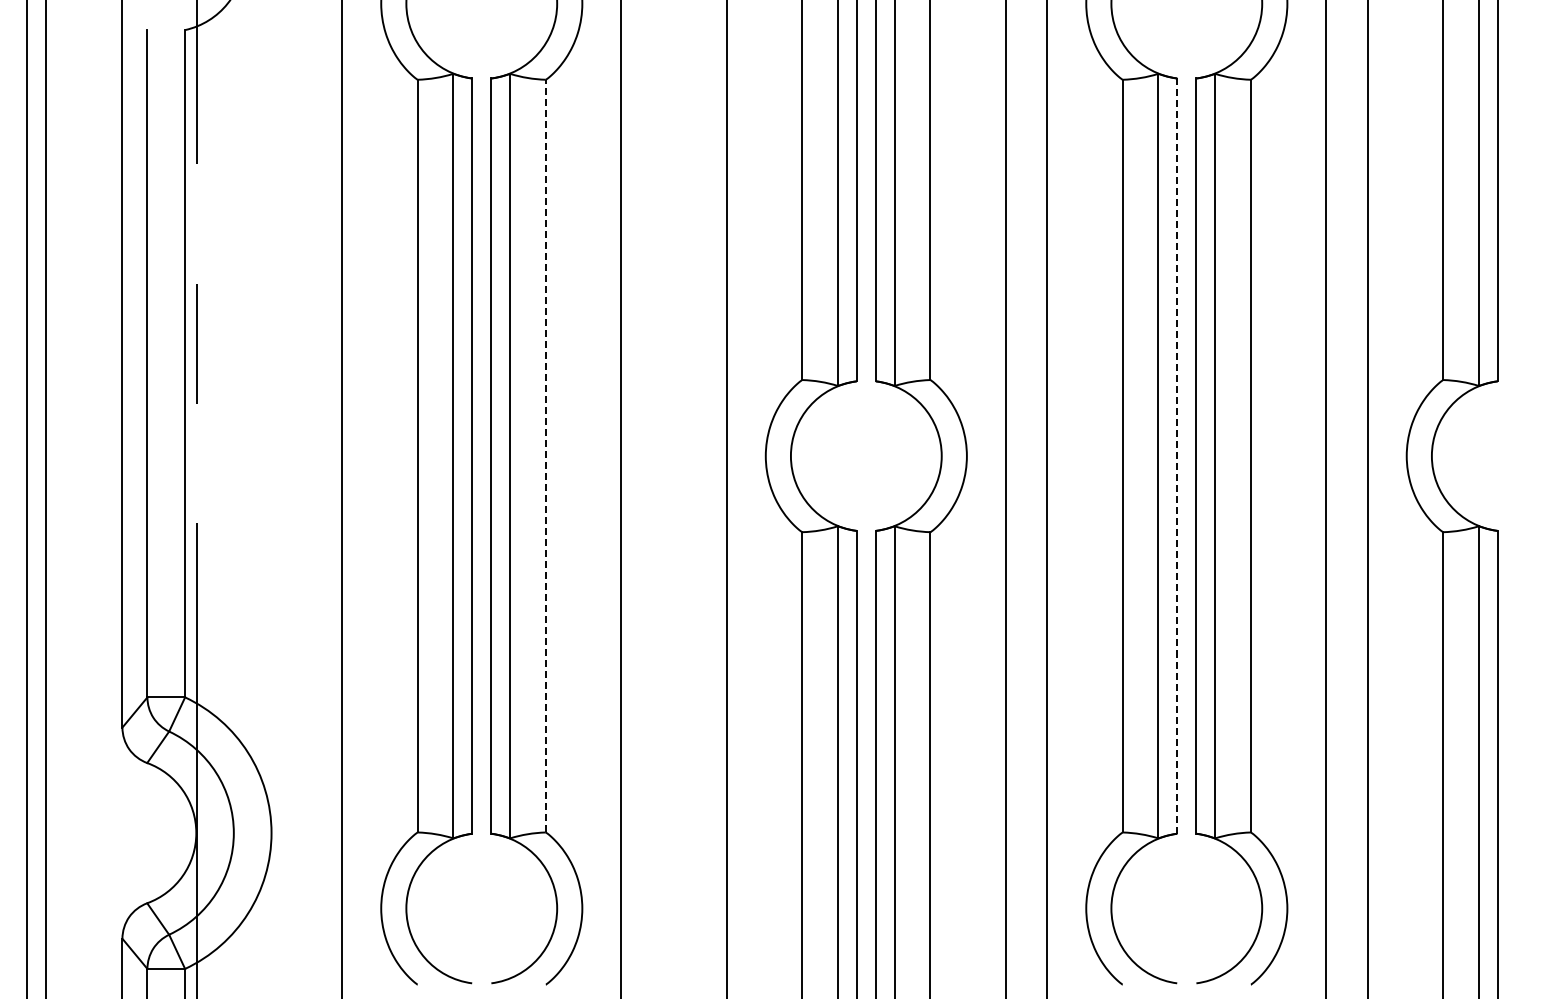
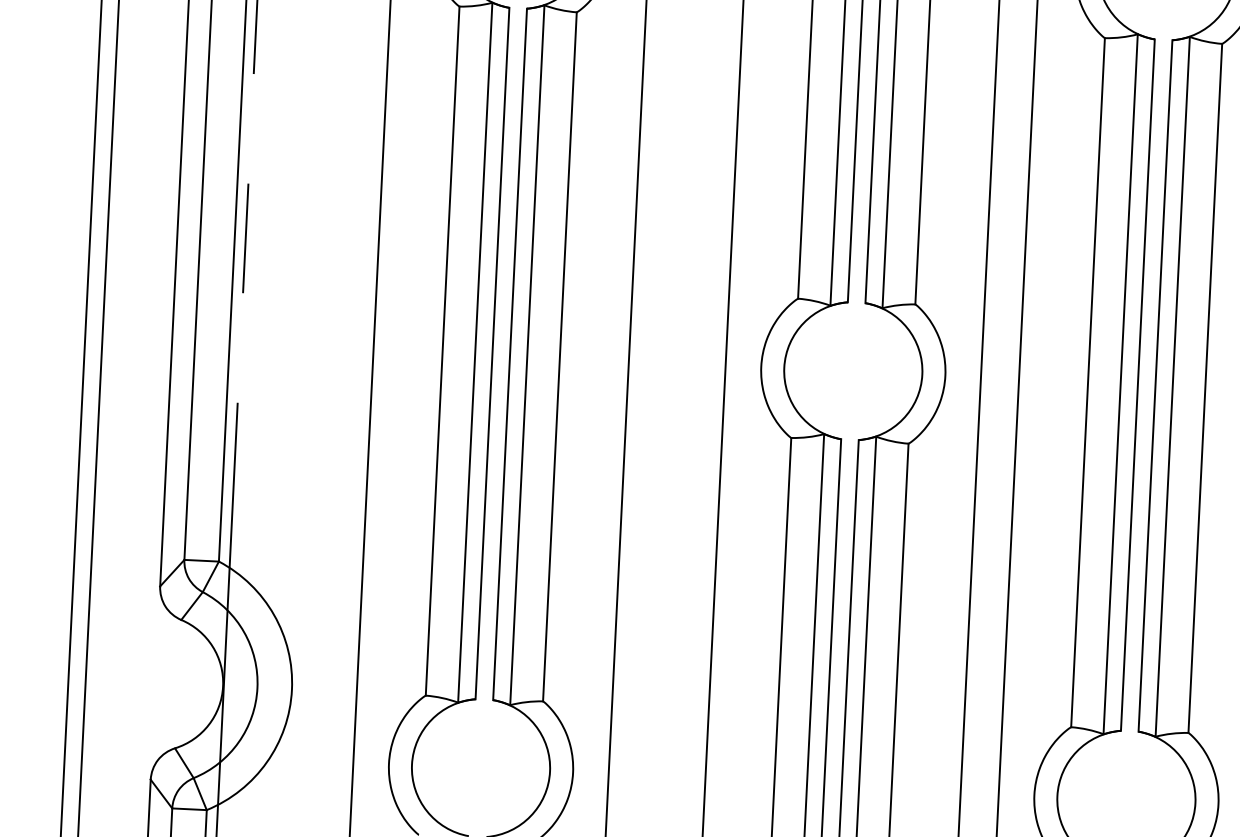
line: (545, 455) -> (559, 356), dashed -> solid
line: (1177, 456) -> (1138, 385), dashed -> solid

